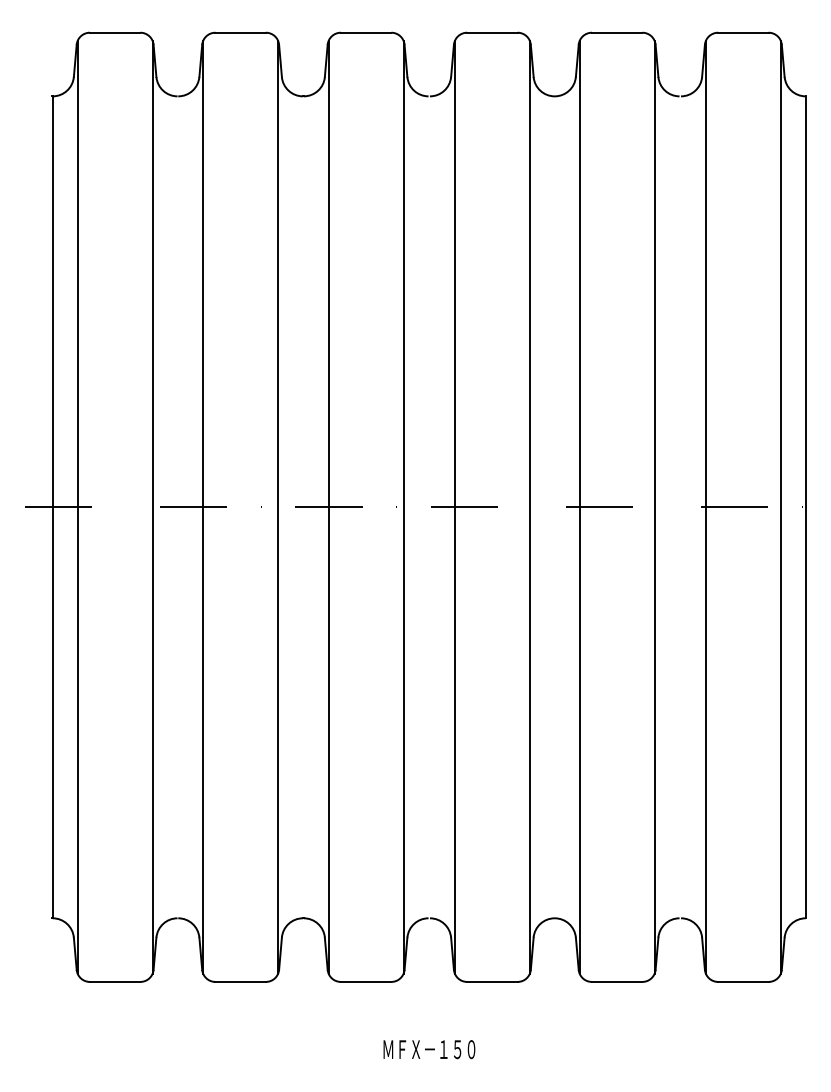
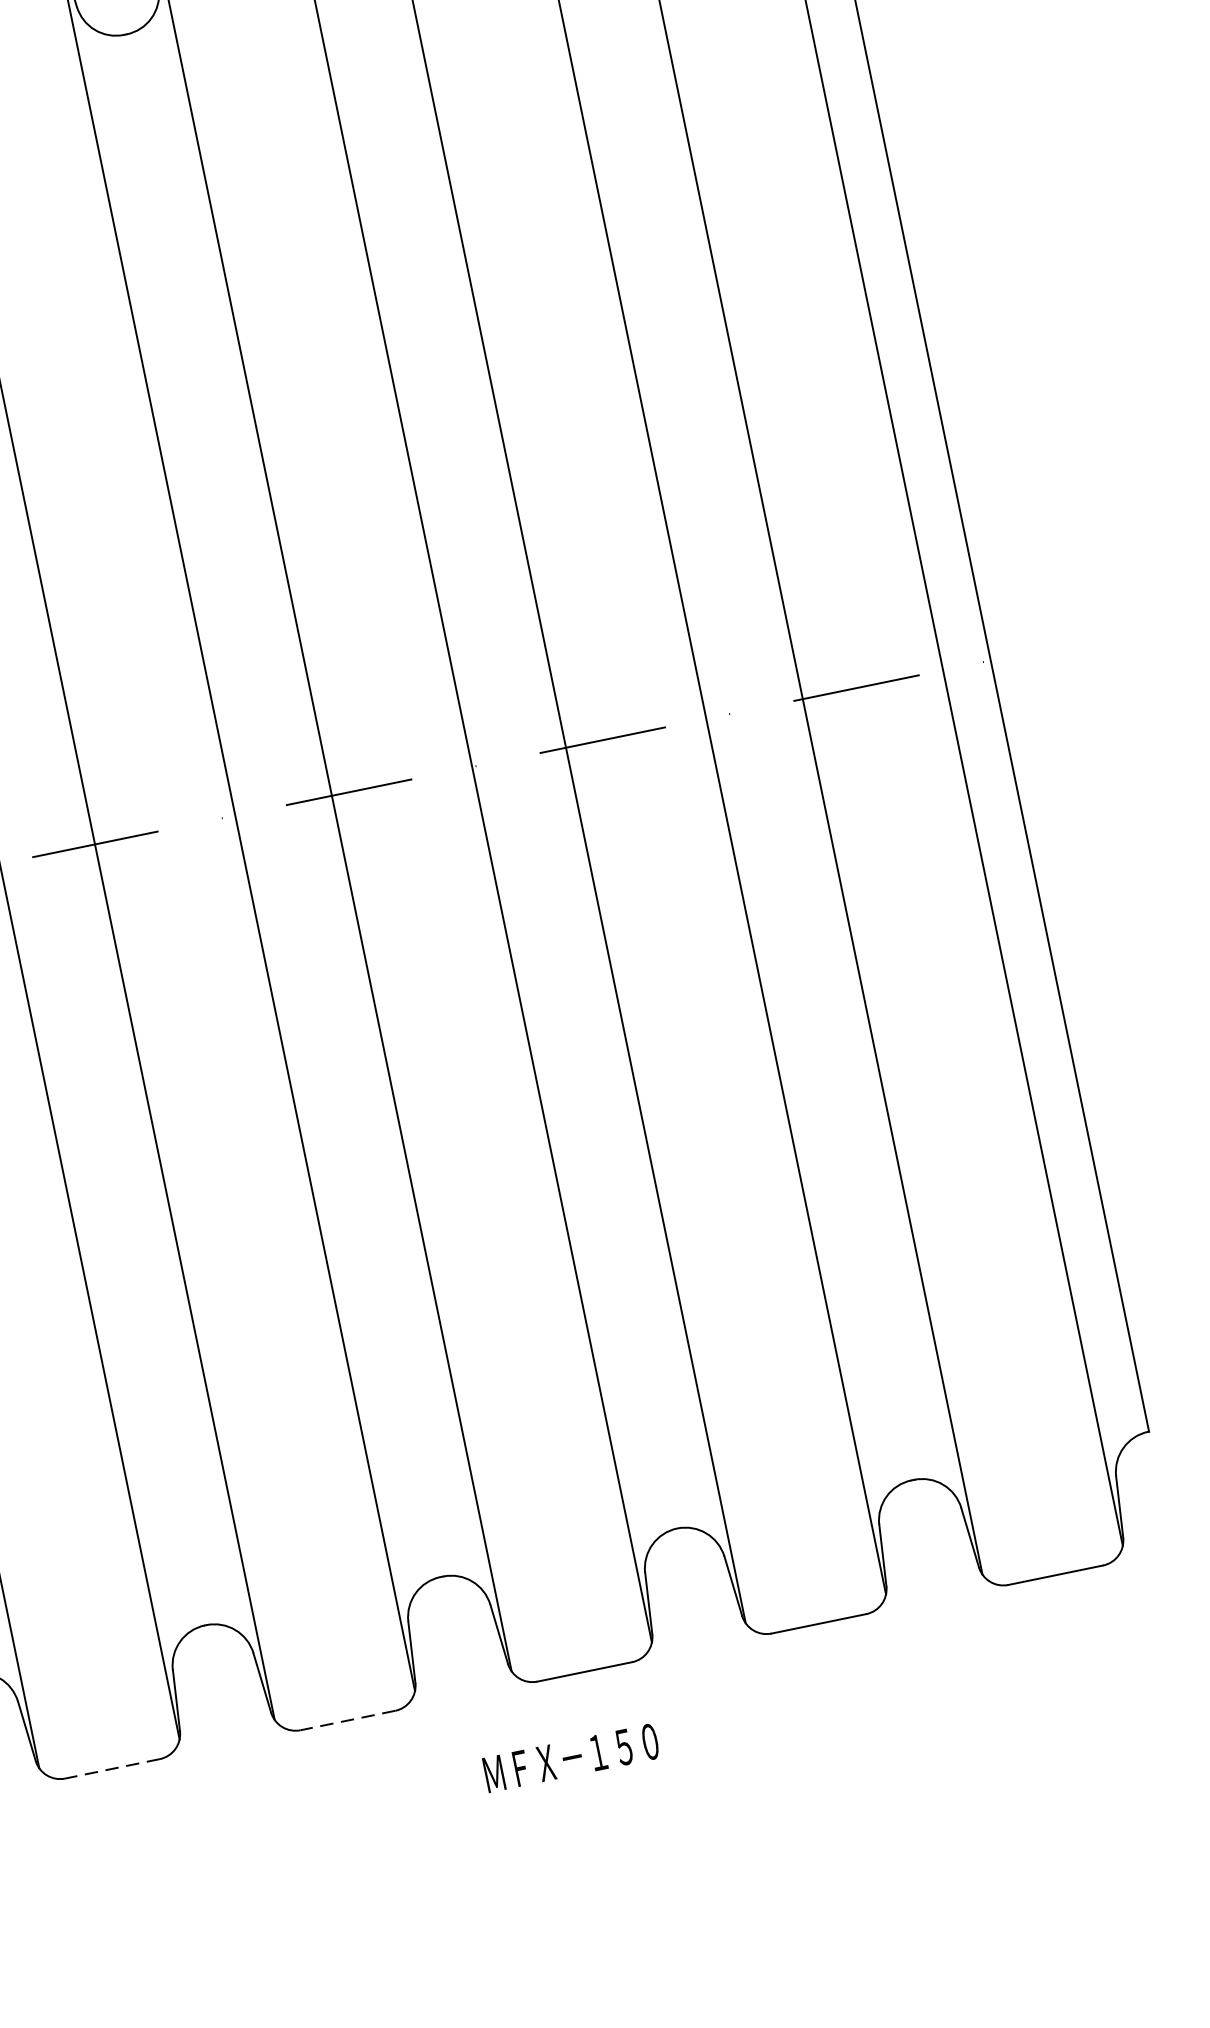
line: (240, 981) -> (112, 1768), solid -> dashed
line: (365, 981) -> (346, 1719), solid -> dashed
text: (429, 1049) -> (571, 1757), moved

